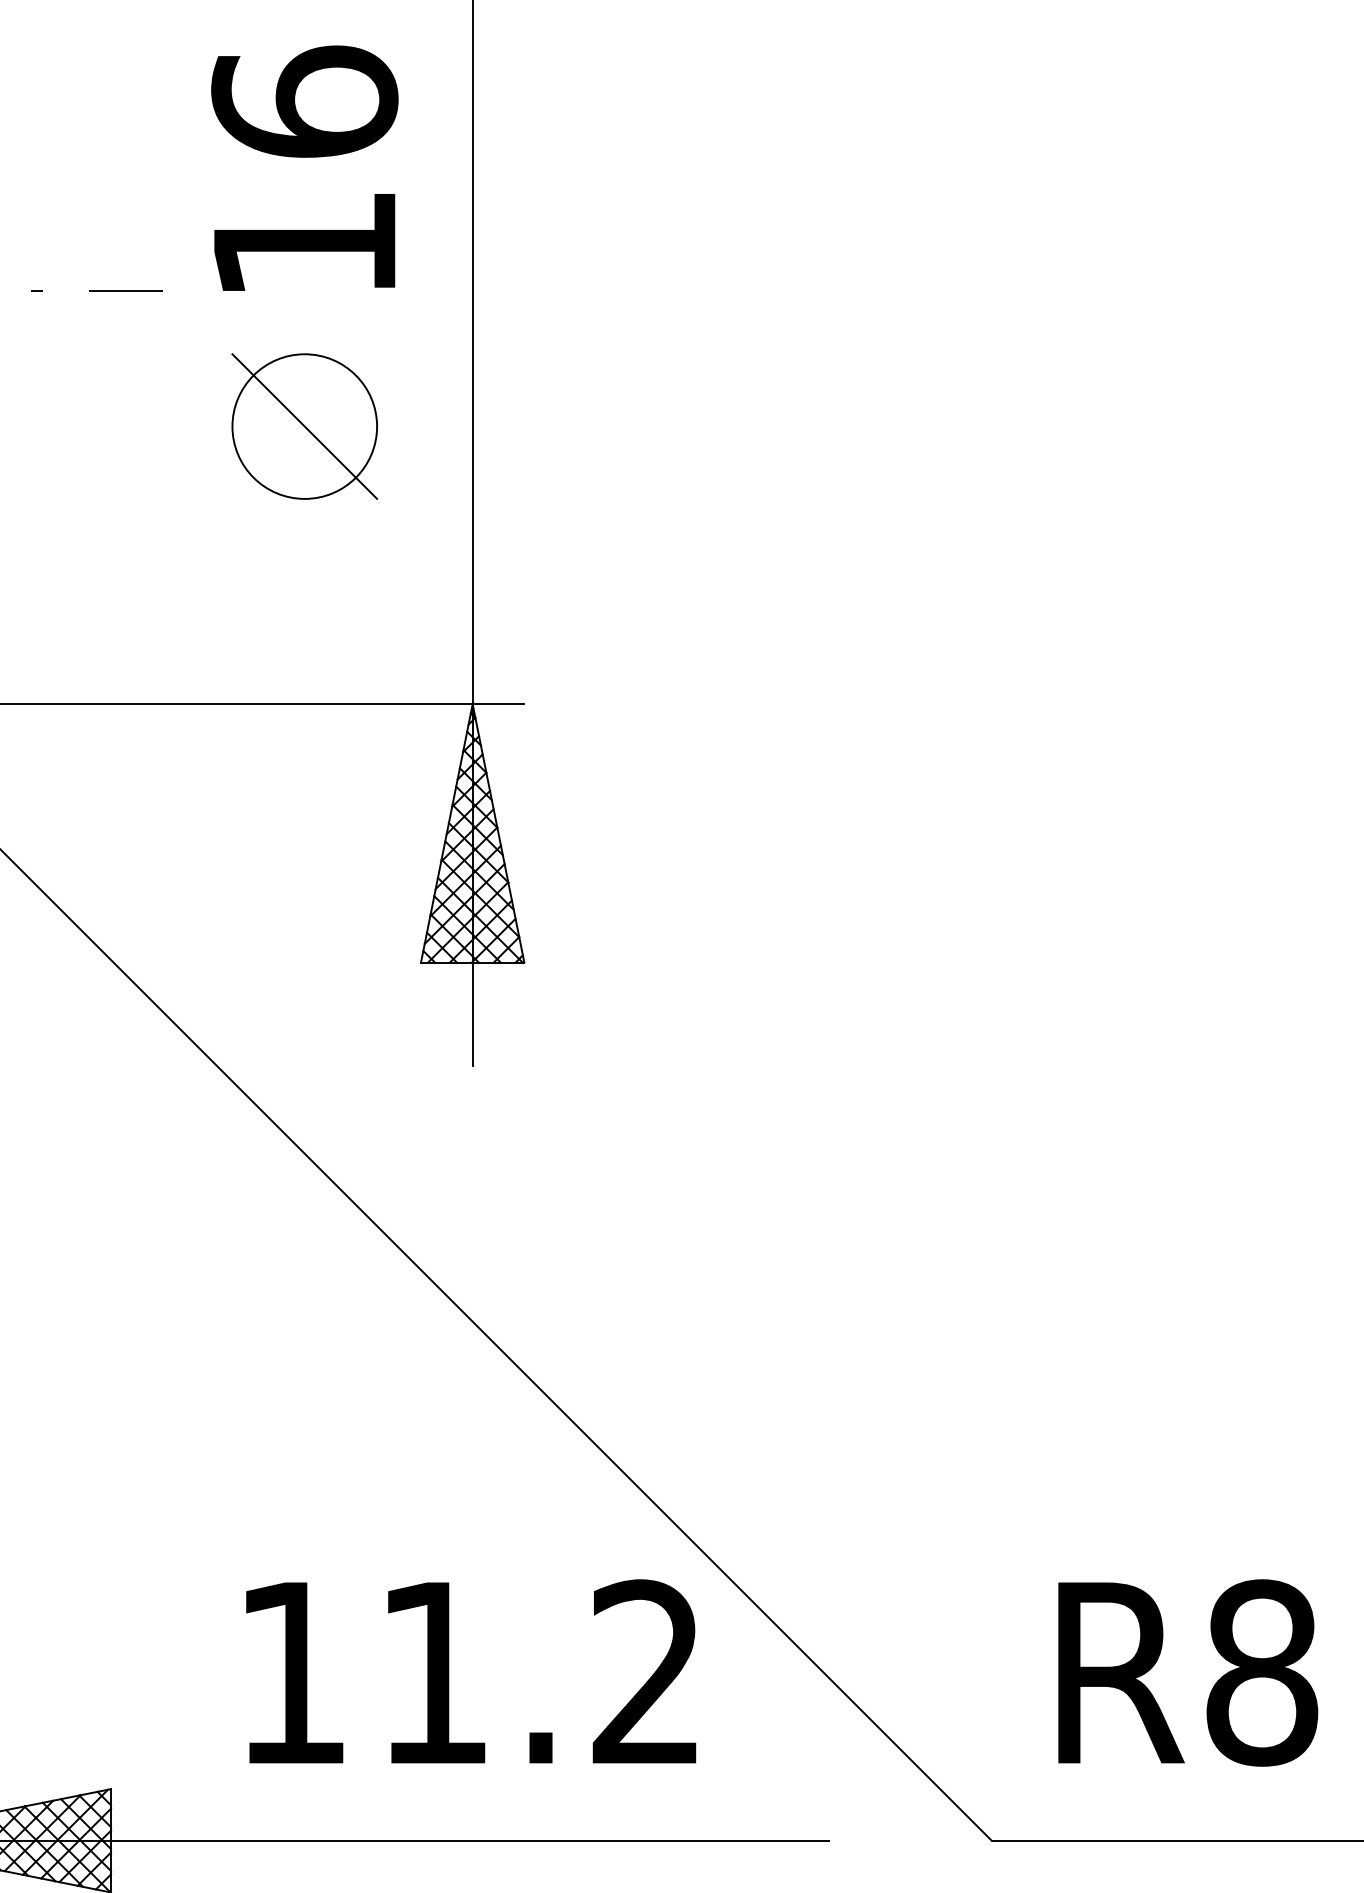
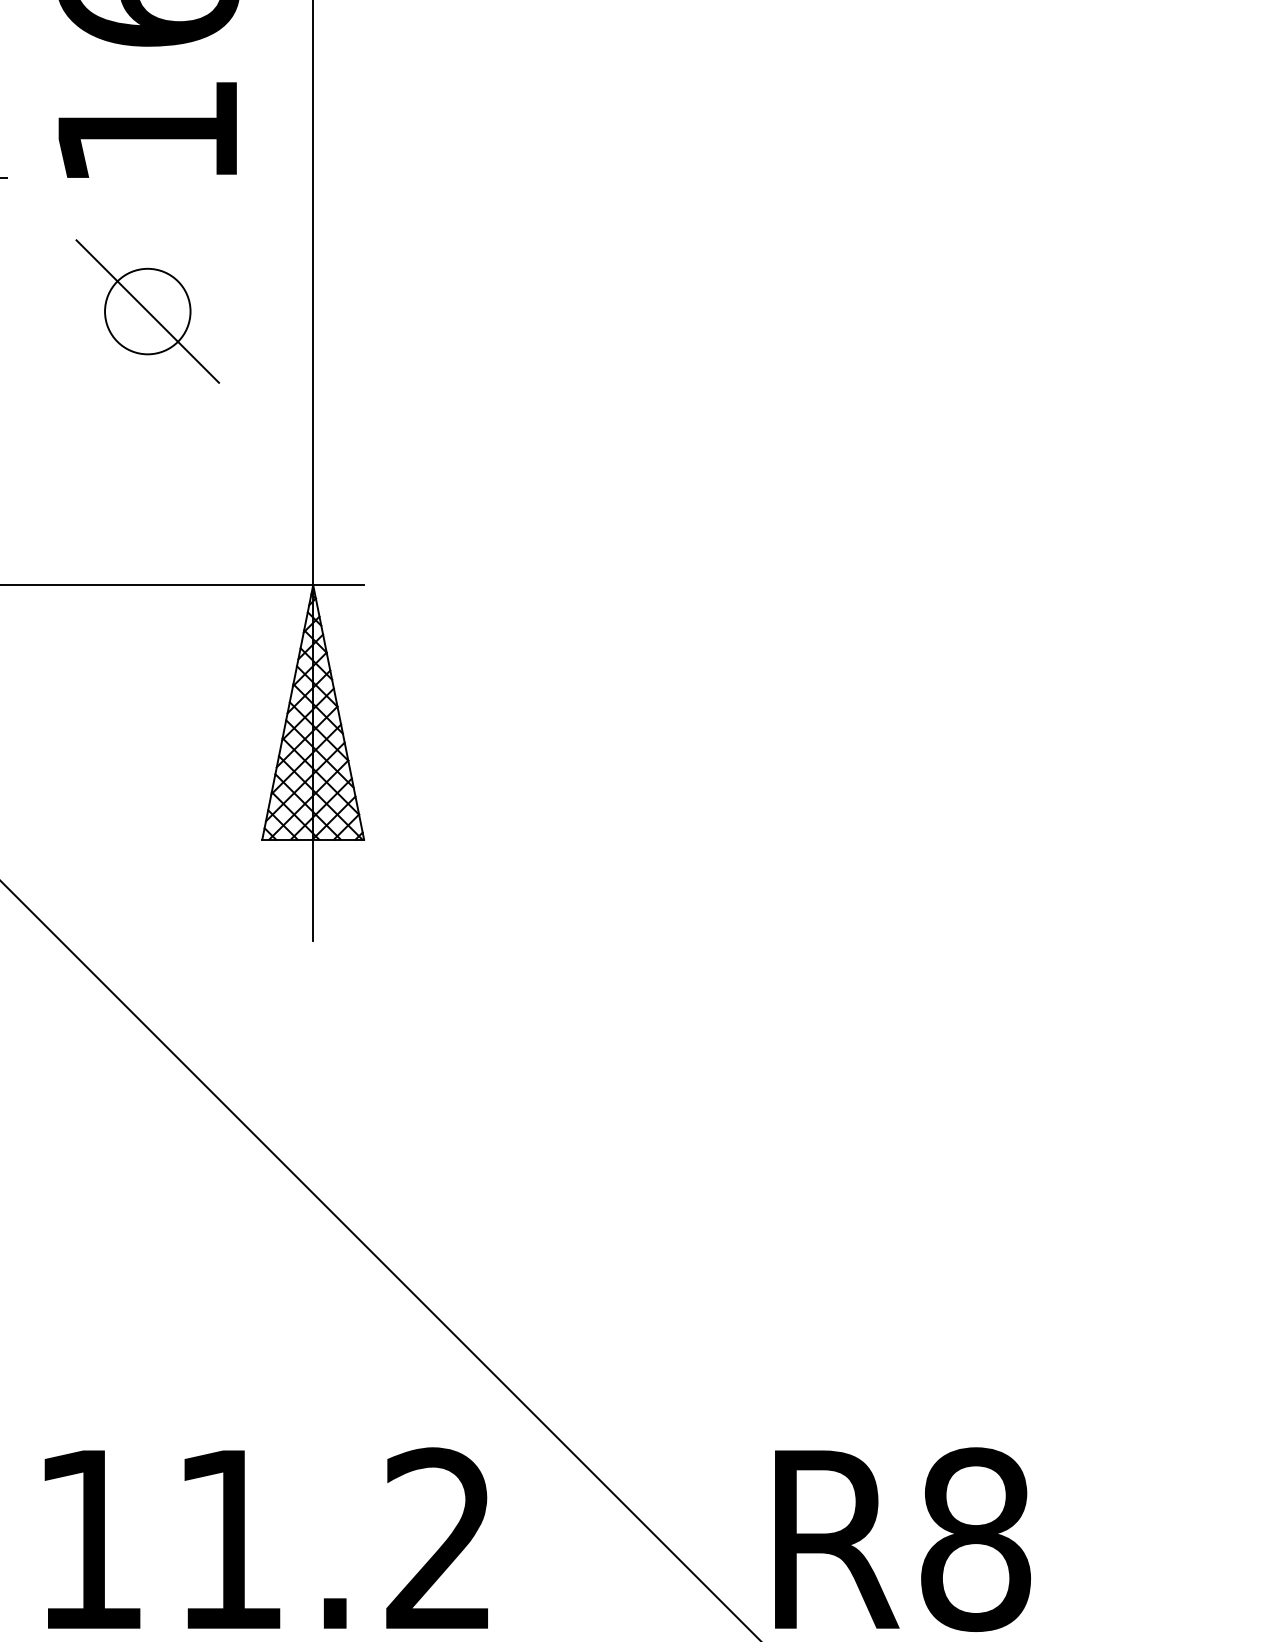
circle: (304, 426) -> (147, 311), size x0.6
text: (471, 1671) -> (266, 1538), moved
text: (1188, 1672) -> (903, 1539), moved

